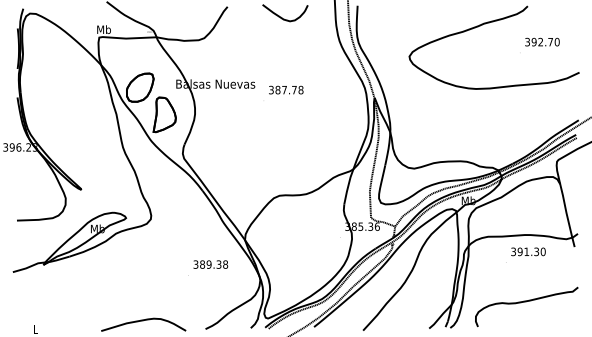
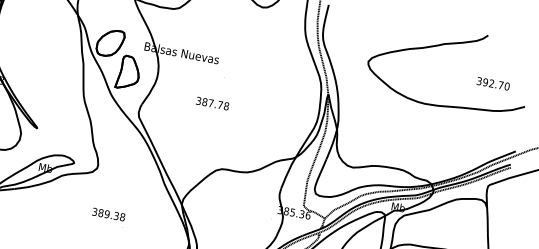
text: (542, 41) -> (493, 83), moved
text: (286, 89) -> (213, 103), moved
text: (210, 264) -> (108, 214), moved

